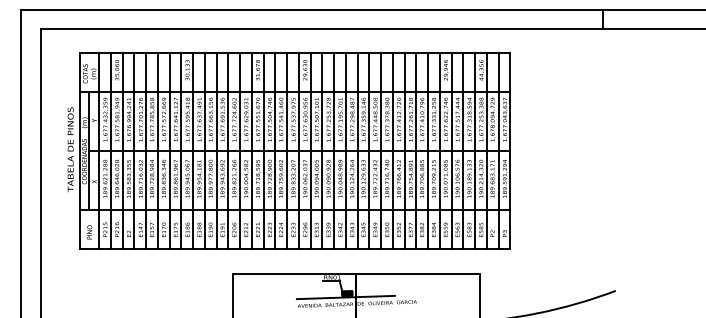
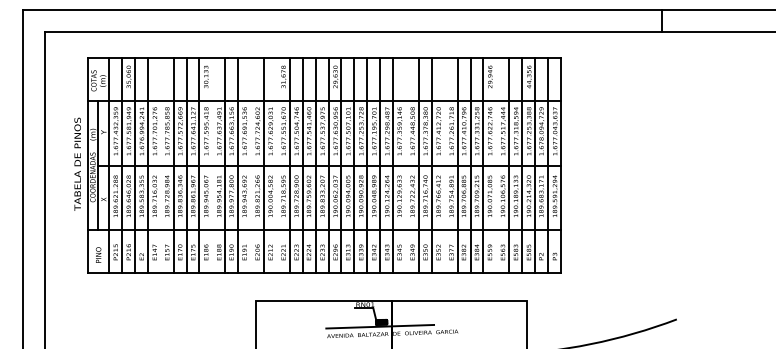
line: (146, 150) -> (160, 165), removed
line: (193, 150) -> (212, 165), removed
line: (228, 150) -> (251, 165), removed
line: (251, 150) -> (276, 165), removed
line: (369, 150) -> (406, 165), removed
line: (404, 150) -> (444, 165), removed
line: (451, 150) -> (496, 165), removed

